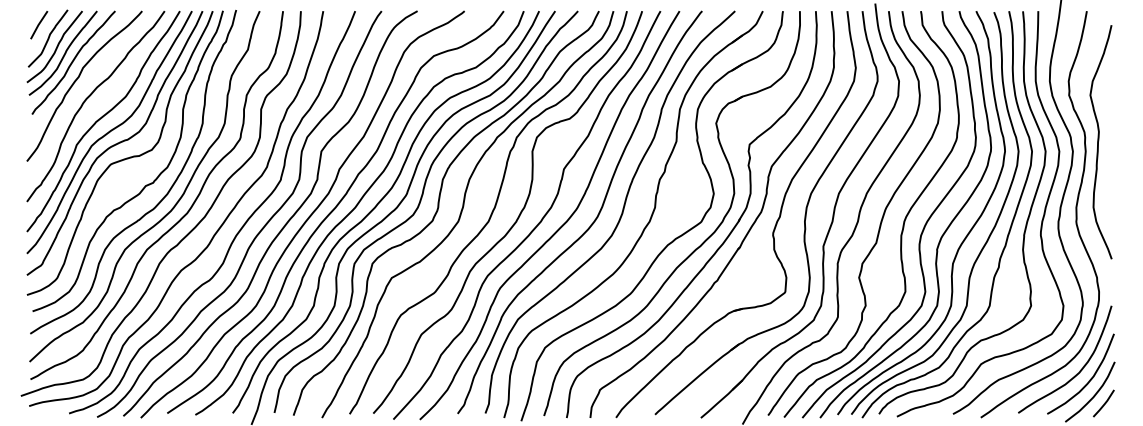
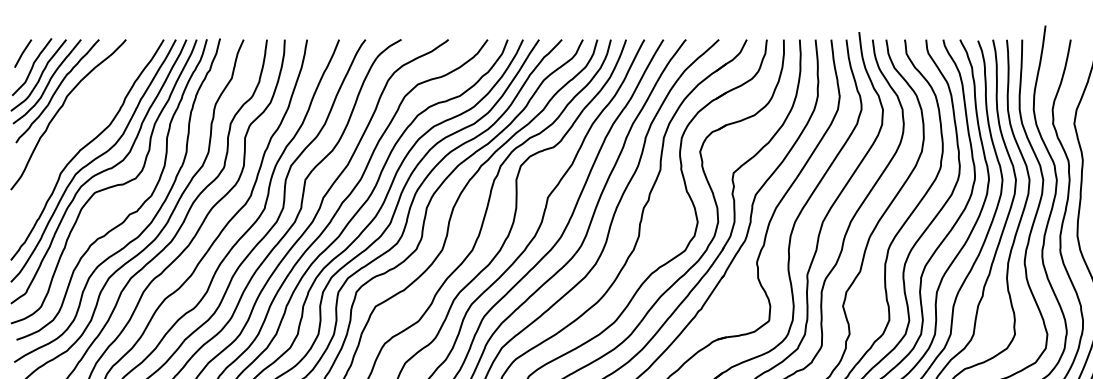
curve: (88, 98) -> (72, 127), removed

